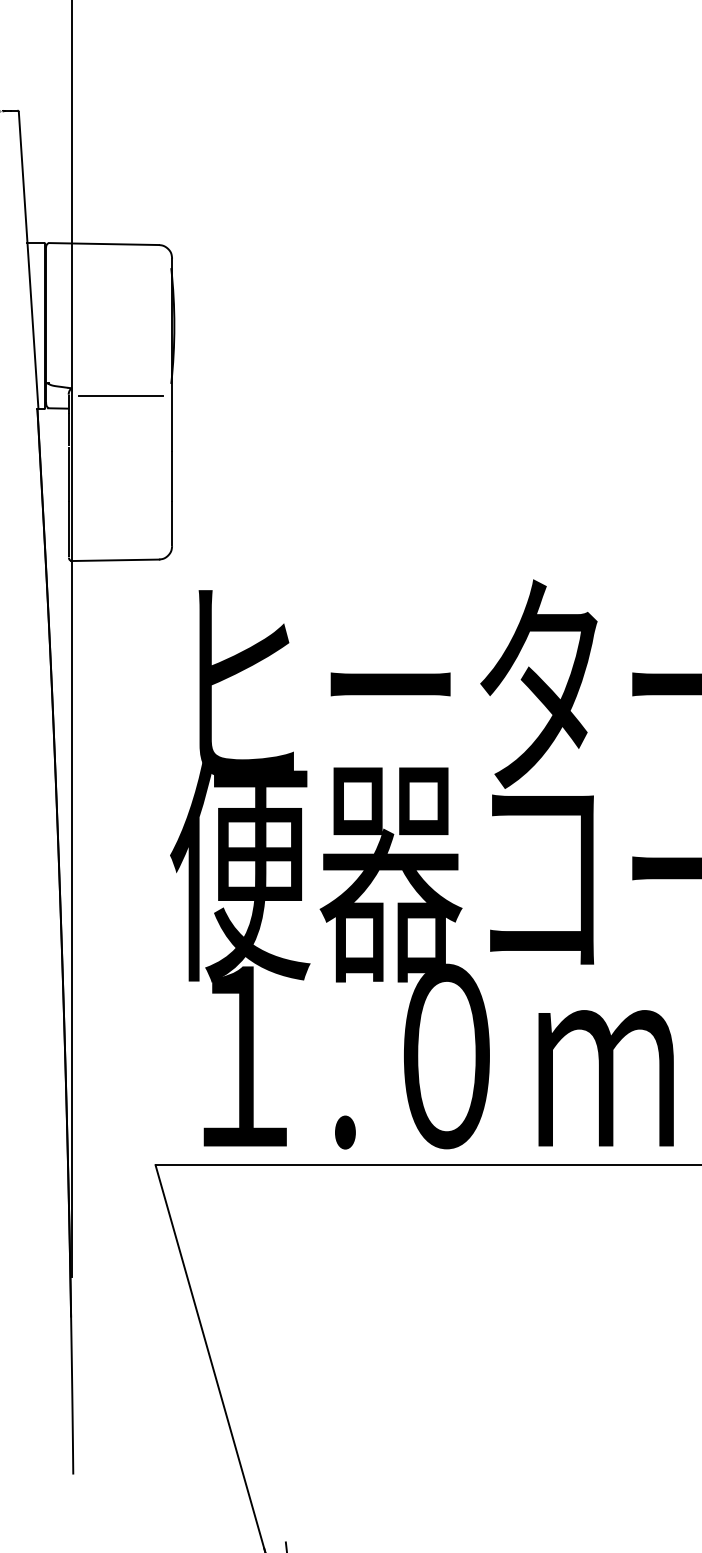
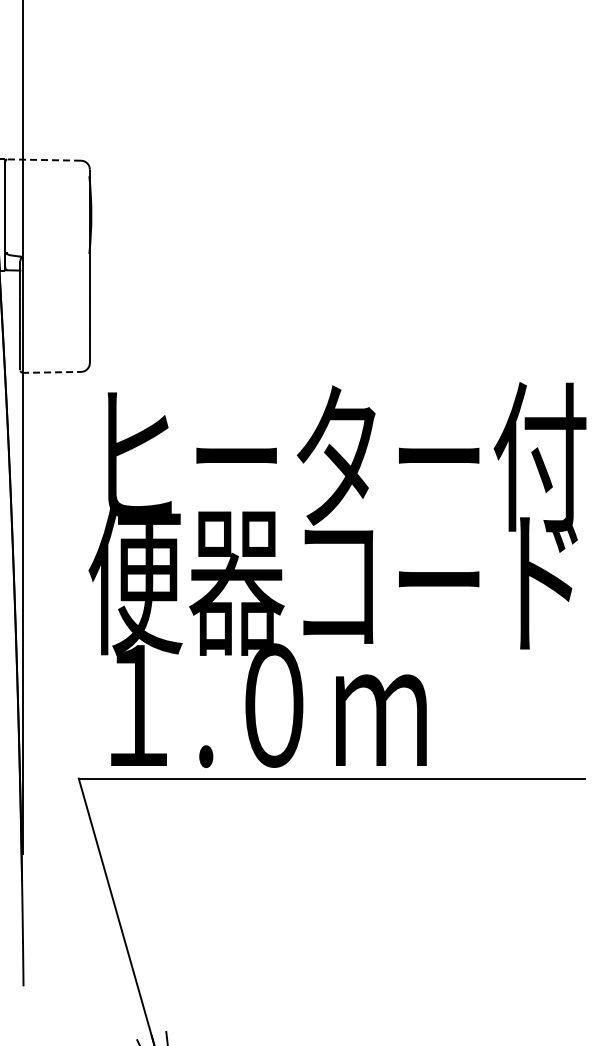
line: (104, 244) -> (44, 160), solid -> dashed
line: (120, 395) -> (55, 261), removed
line: (114, 560) -> (51, 372), solid -> dashed

